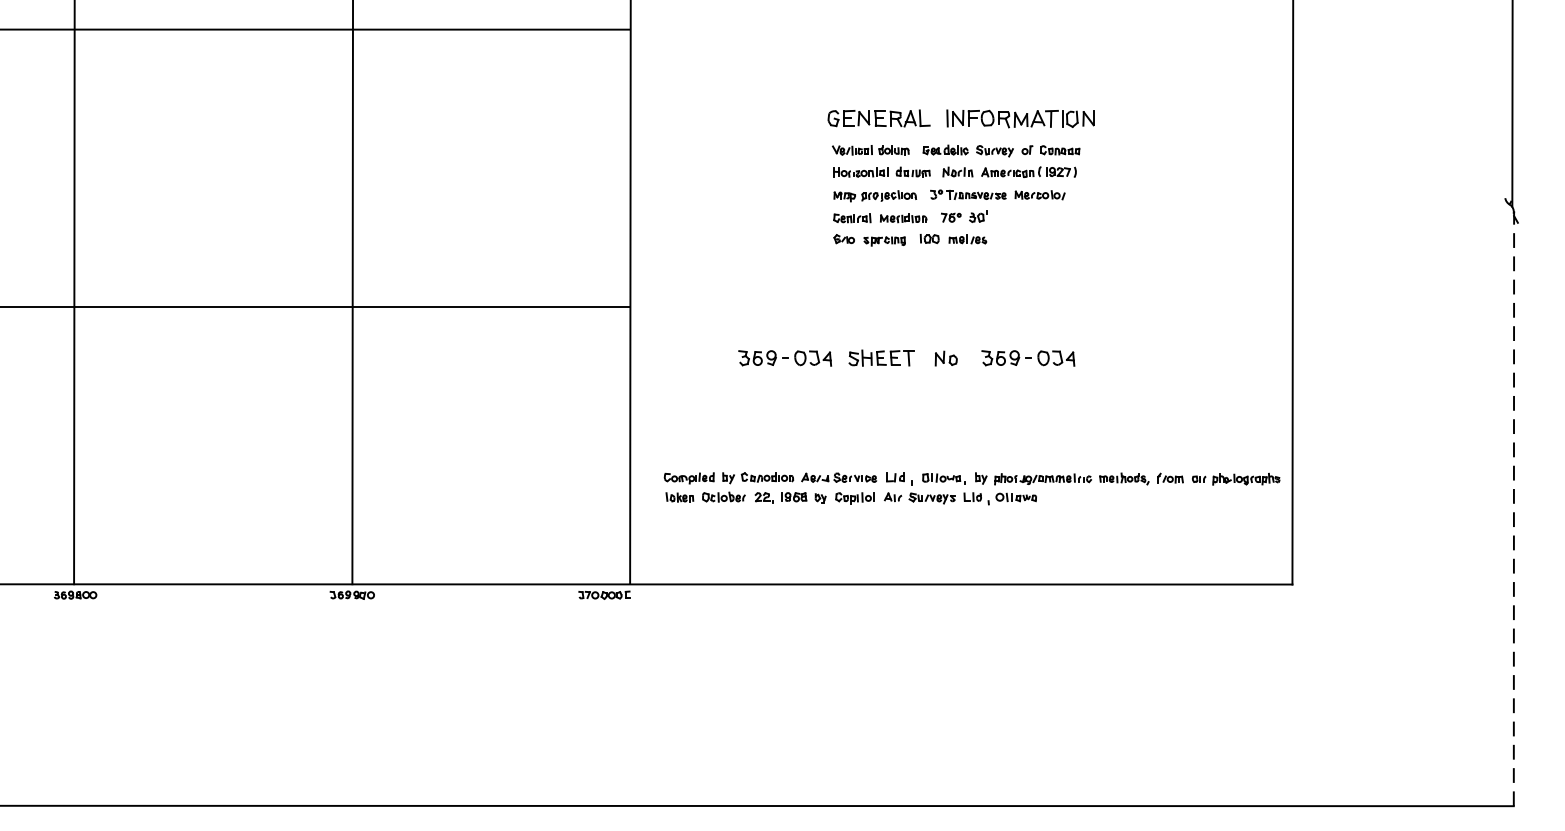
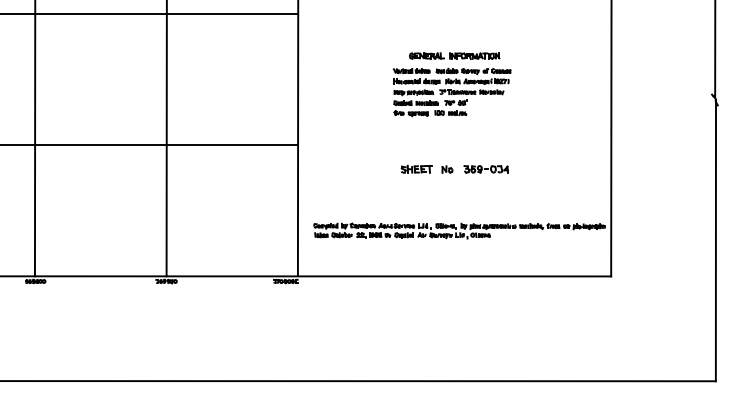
part: (961, 117) -> (454, 55), size x0.71
part: (783, 358) -> (370, 169), removed
line: (1513, 508) -> (715, 240), dashed -> solid

